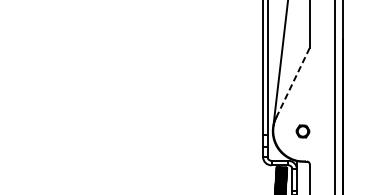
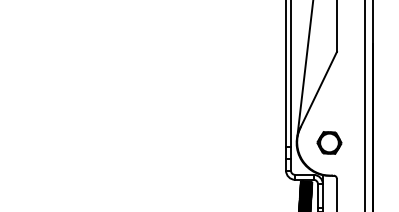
line: (292, 82) -> (318, 89), dashed -> solid
part: (302, 131) -> (329, 142), size x1.67

